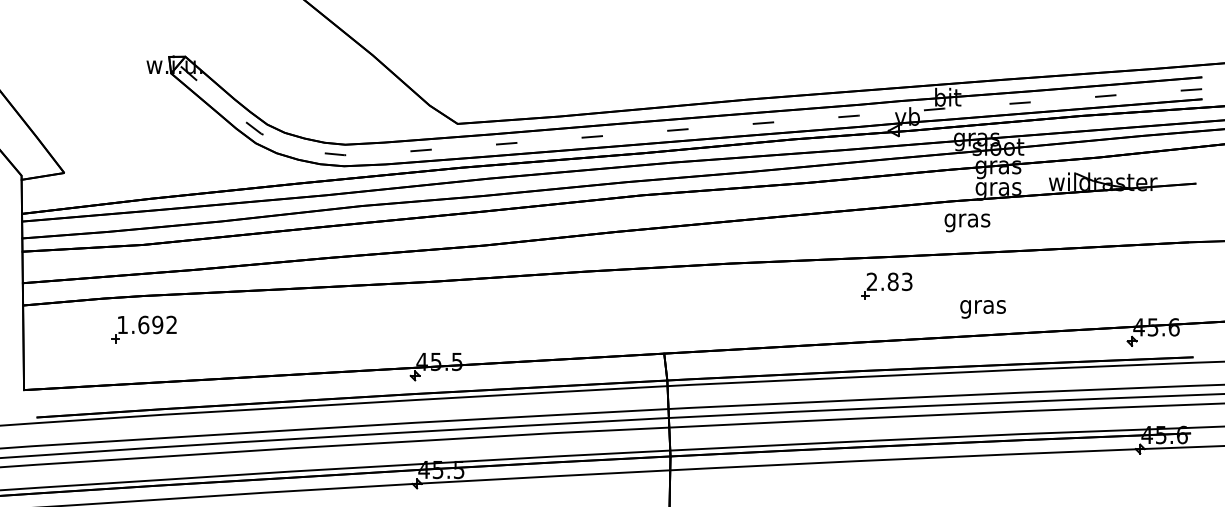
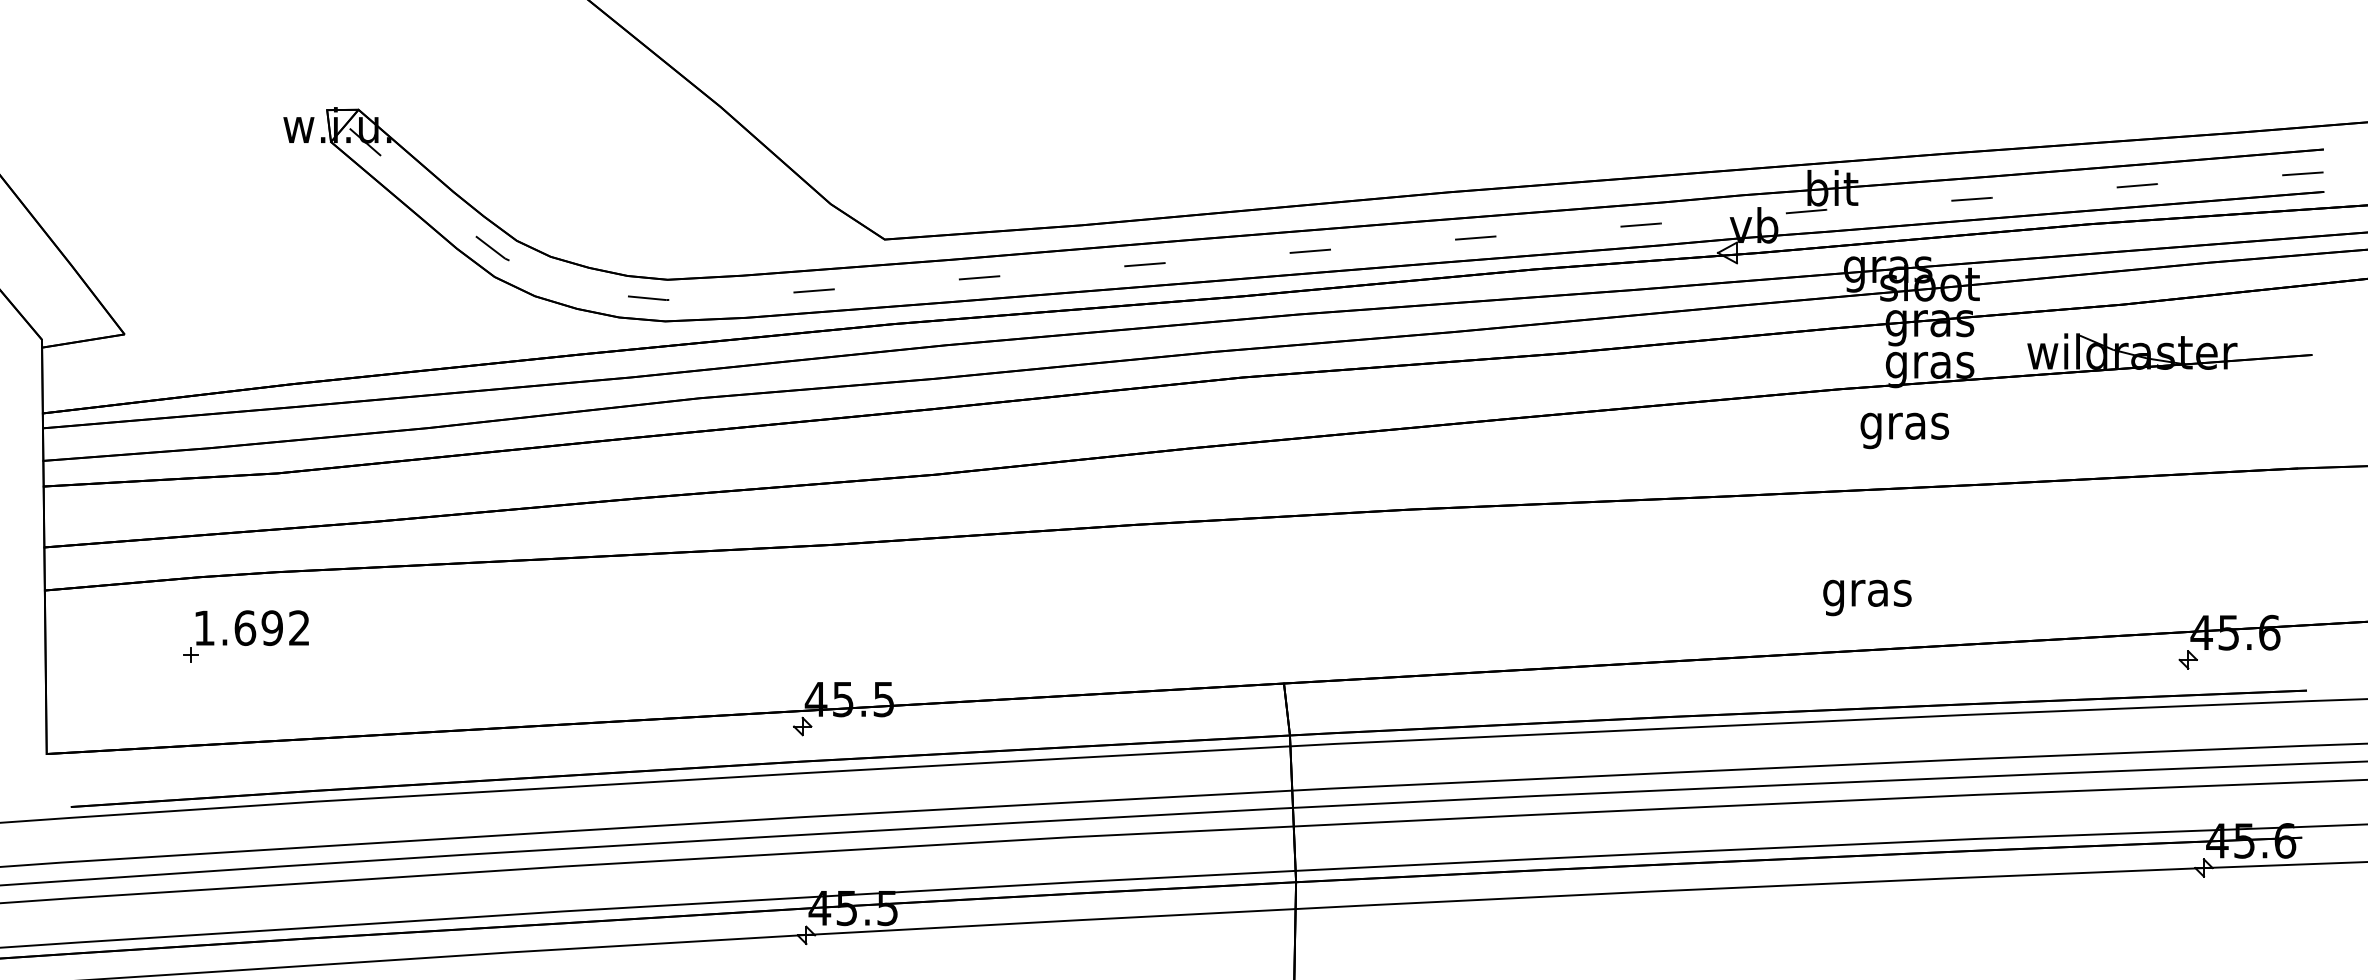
text: (967, 222) -> (1904, 430), moved
part: (886, 285) -> (1713, 551), removed
text: (982, 309) -> (1866, 598), moved
part: (143, 329) -> (244, 636), moved

